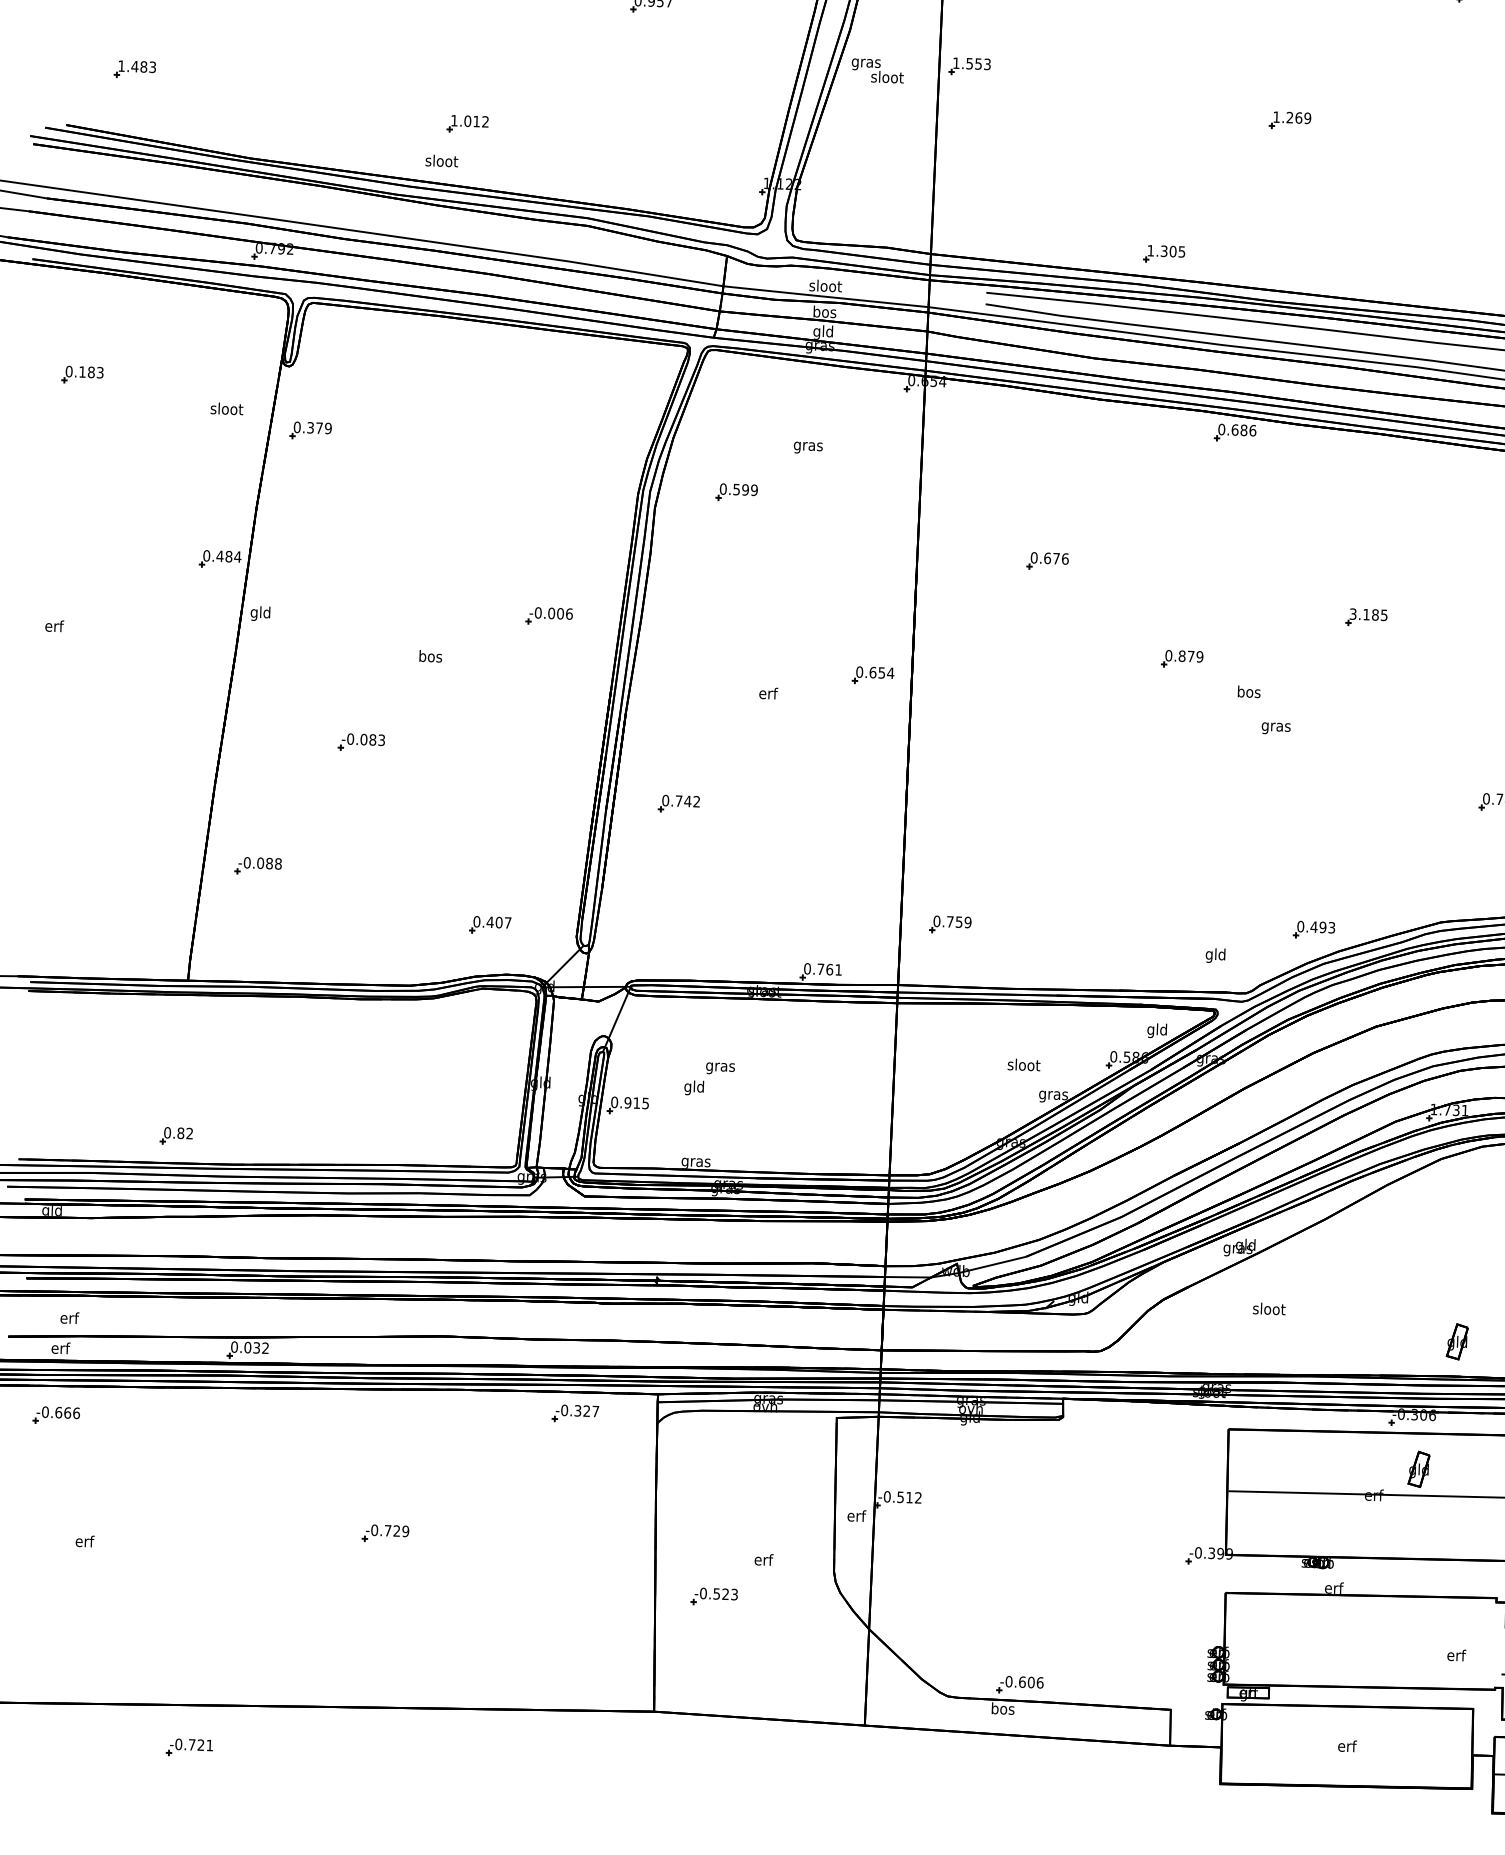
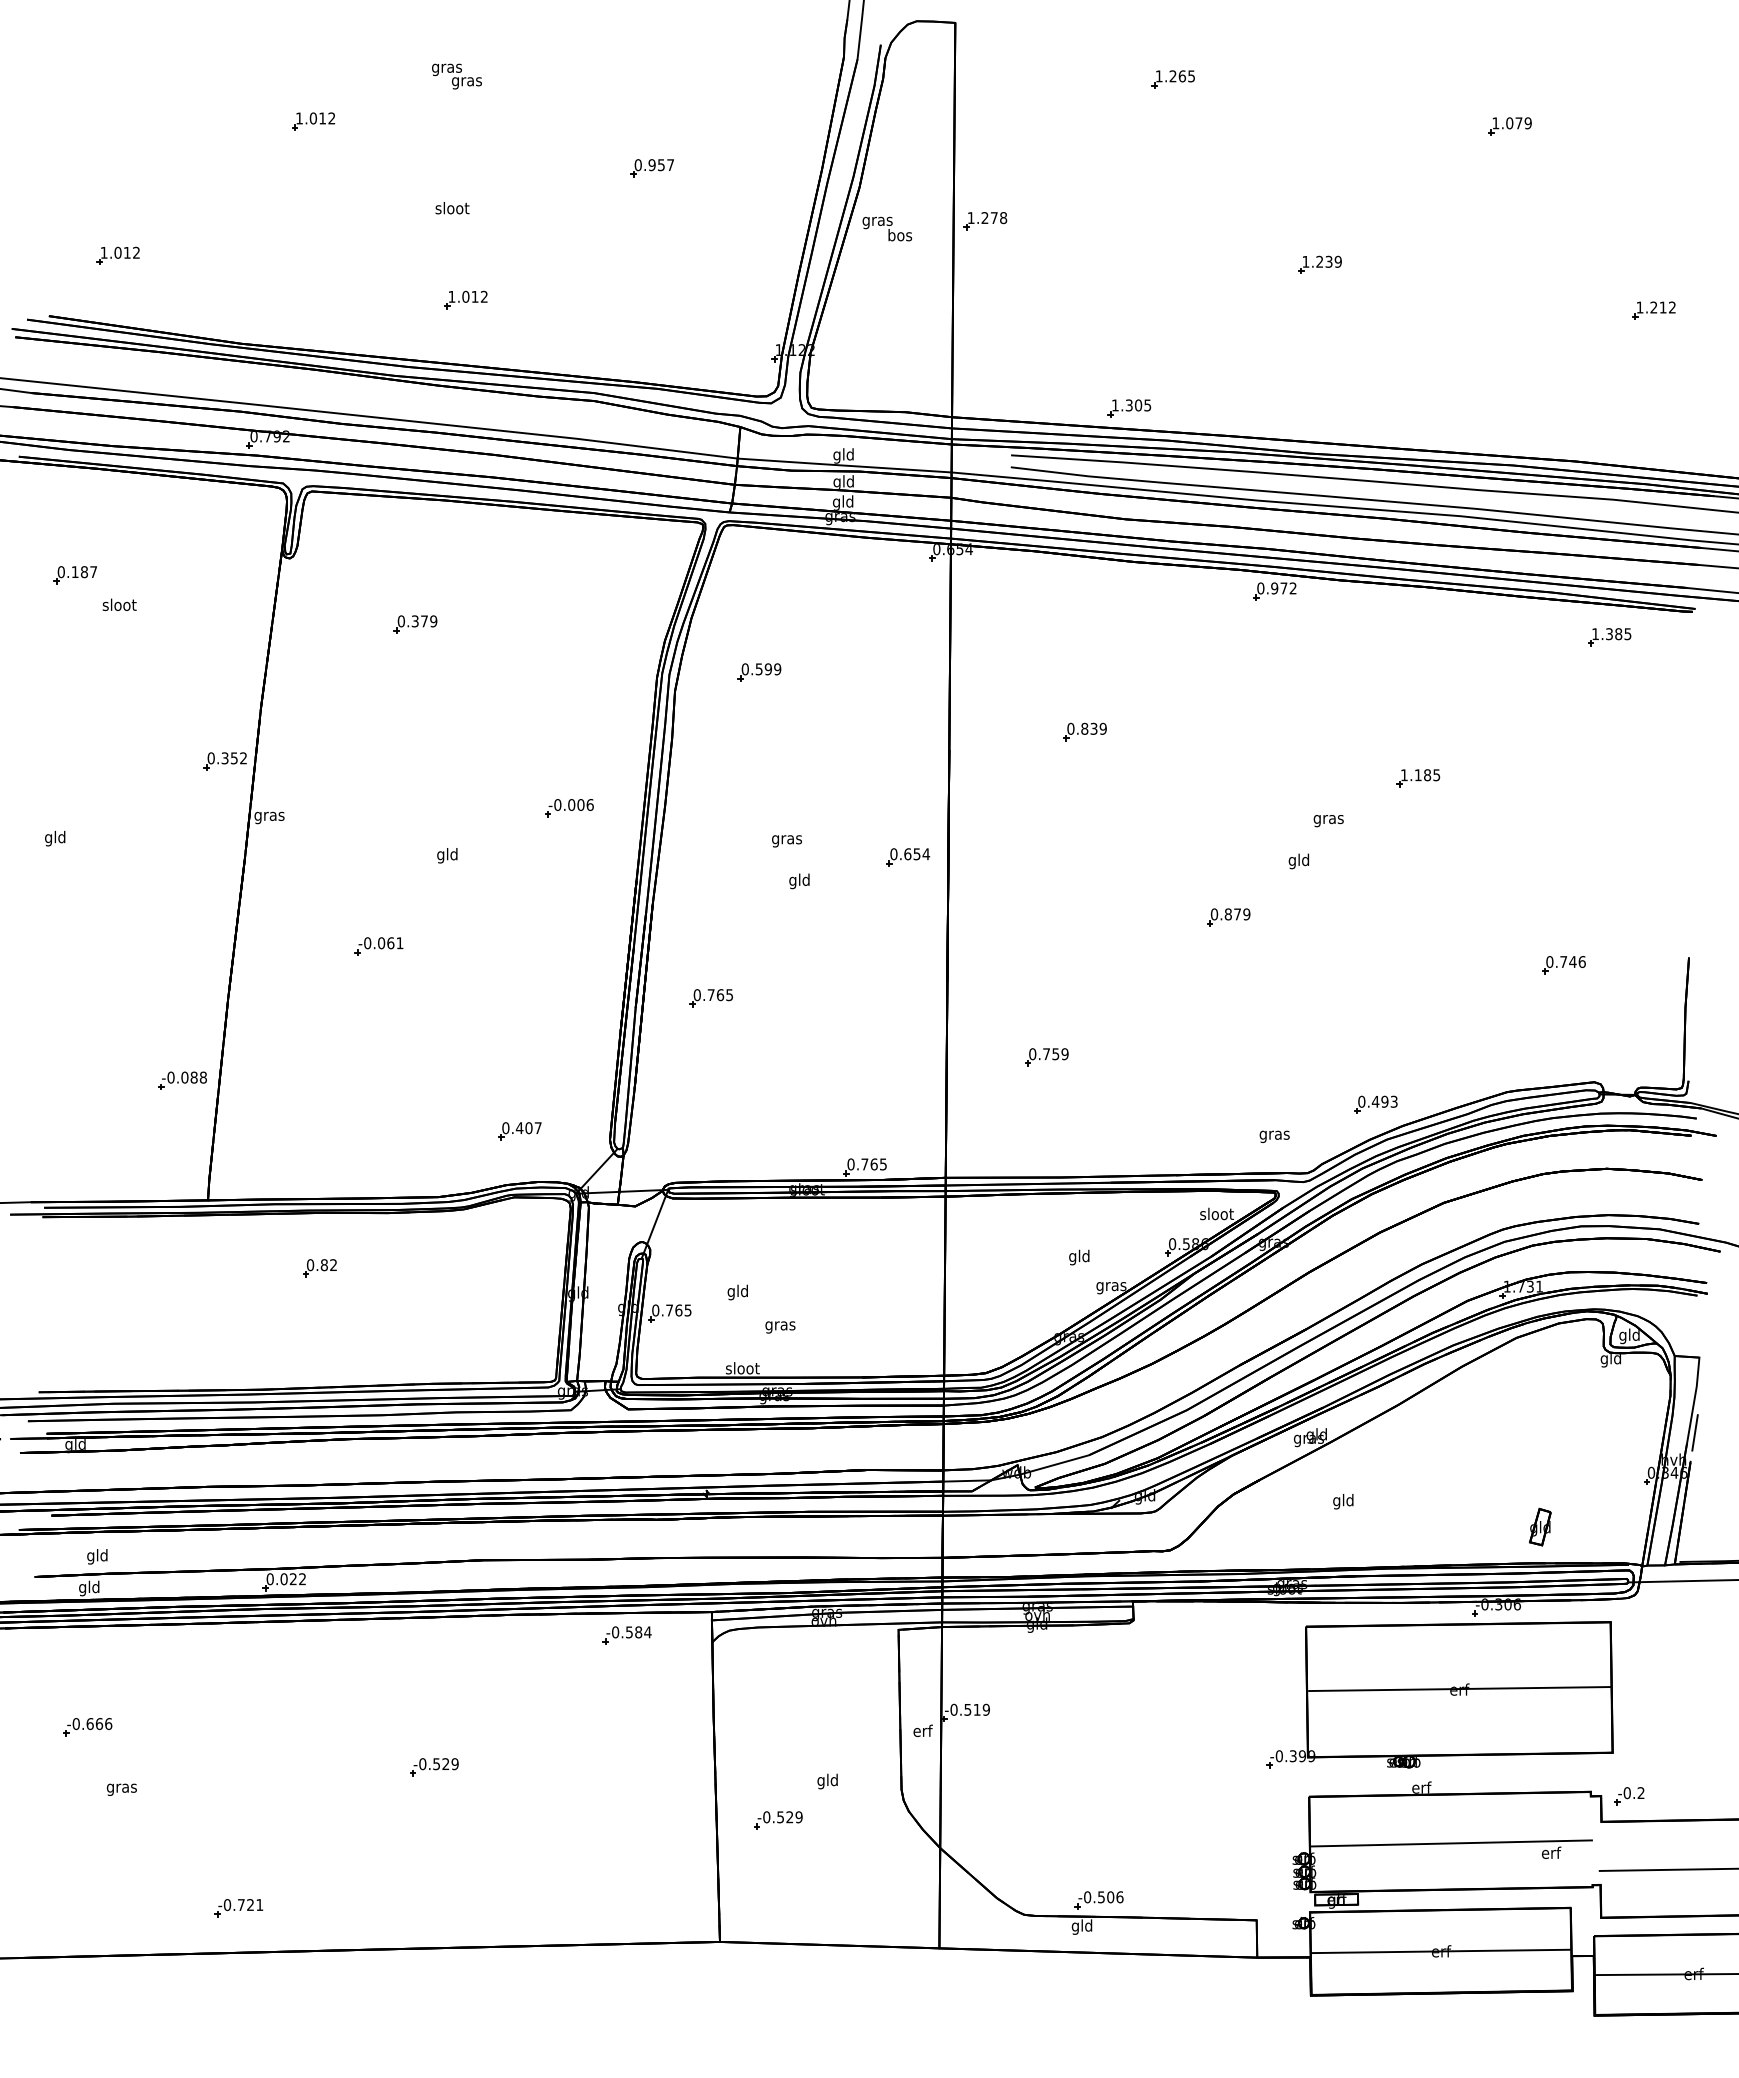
text: (978, 64) -> (994, 218), 1.553 -> 1.278
text: (143, 66) -> (126, 252), 1.483 -> 1.012
text: (887, 77) -> (900, 235), sloot -> bos
text: (1298, 117) -> (1328, 261), 1.269 -> 1.239
text: (441, 161) -> (452, 208), moved
part: (1164, 254) -> (1129, 408), moved
text: (825, 287) -> (843, 455), sloot -> gld
text: (824, 312) -> (843, 481), bos -> gld
text: (100, 373) -> (93, 572), 0.183 -> 0.187
text: (226, 408) -> (119, 604), moved
part: (310, 430) -> (415, 624), moved
text: (1243, 430) -> (1283, 588), 0.686 -> 0.972
text: (807, 448) -> (786, 841), moved
text: (229, 556) -> (234, 758), 0.484 -> 0.352
text: (1055, 558) -> (1093, 728), 0.676 -> 0.839
text: (260, 613) -> (269, 816), gld -> gras
text: (1353, 614) -> (1404, 775), 3.185 -> 1.185
text: (54, 627) -> (55, 838), erf -> gld
text: (430, 657) -> (447, 855), bos -> gld
part: (1182, 659) -> (1228, 917), moved
text: (1249, 693) -> (1299, 861), bos -> gld
text: (767, 695) -> (799, 881), erf -> gld
text: (1275, 729) -> (1328, 821), moved
text: (377, 740) -> (395, 943), -0.083 -> -0.061
text: (691, 801) -> (724, 995), 0.742 -> 0.765
part: (258, 865) -> (182, 1080), moved
part: (950, 925) -> (1046, 1057), moved
text: (1215, 955) -> (1274, 1135), gld -> gras
text: (838, 970) -> (883, 1164), 0.761 -> 0.765
text: (1157, 1030) -> (1216, 1215), gld -> sloot
text: (1023, 1066) -> (1079, 1257), sloot -> gld
text: (720, 1068) -> (780, 1327), moved
text: (632, 1103) -> (674, 1310), 0.915 -> 0.765
part: (176, 1136) -> (319, 1268), moved
text: (695, 1162) -> (742, 1369), gras -> sloot
text: (1269, 1310) -> (1343, 1501), sloot -> gld
text: (69, 1319) -> (97, 1556), erf -> gld
text: (256, 1348) -> (293, 1579), 0.032 -> 0.022
text: (60, 1349) -> (89, 1588), erf -> gld
text: (586, 1411) -> (638, 1632), -0.327 -> -0.584
part: (56, 1415) -> (87, 1727), moved
part: (1419, 1468) -> (1505, 1660), removed
text: (917, 1497) -> (985, 1709), -0.512 -> -0.519
text: (387, 1531) -> (436, 1764), -0.729 -> -0.529
text: (84, 1542) -> (121, 1787), erf -> gras
text: (763, 1561) -> (827, 1781), erf -> gld
text: (733, 1594) -> (798, 1817), -0.523 -> -0.529
line: (1359, 1642) -> (1450, 1843), added
text: (1022, 1682) -> (1101, 1897), -0.606 -> -0.506
text: (1003, 1709) -> (1082, 1926), bos -> gld
line: (1346, 1746) -> (1440, 1951), added
part: (189, 1748) -> (238, 1908), moved

